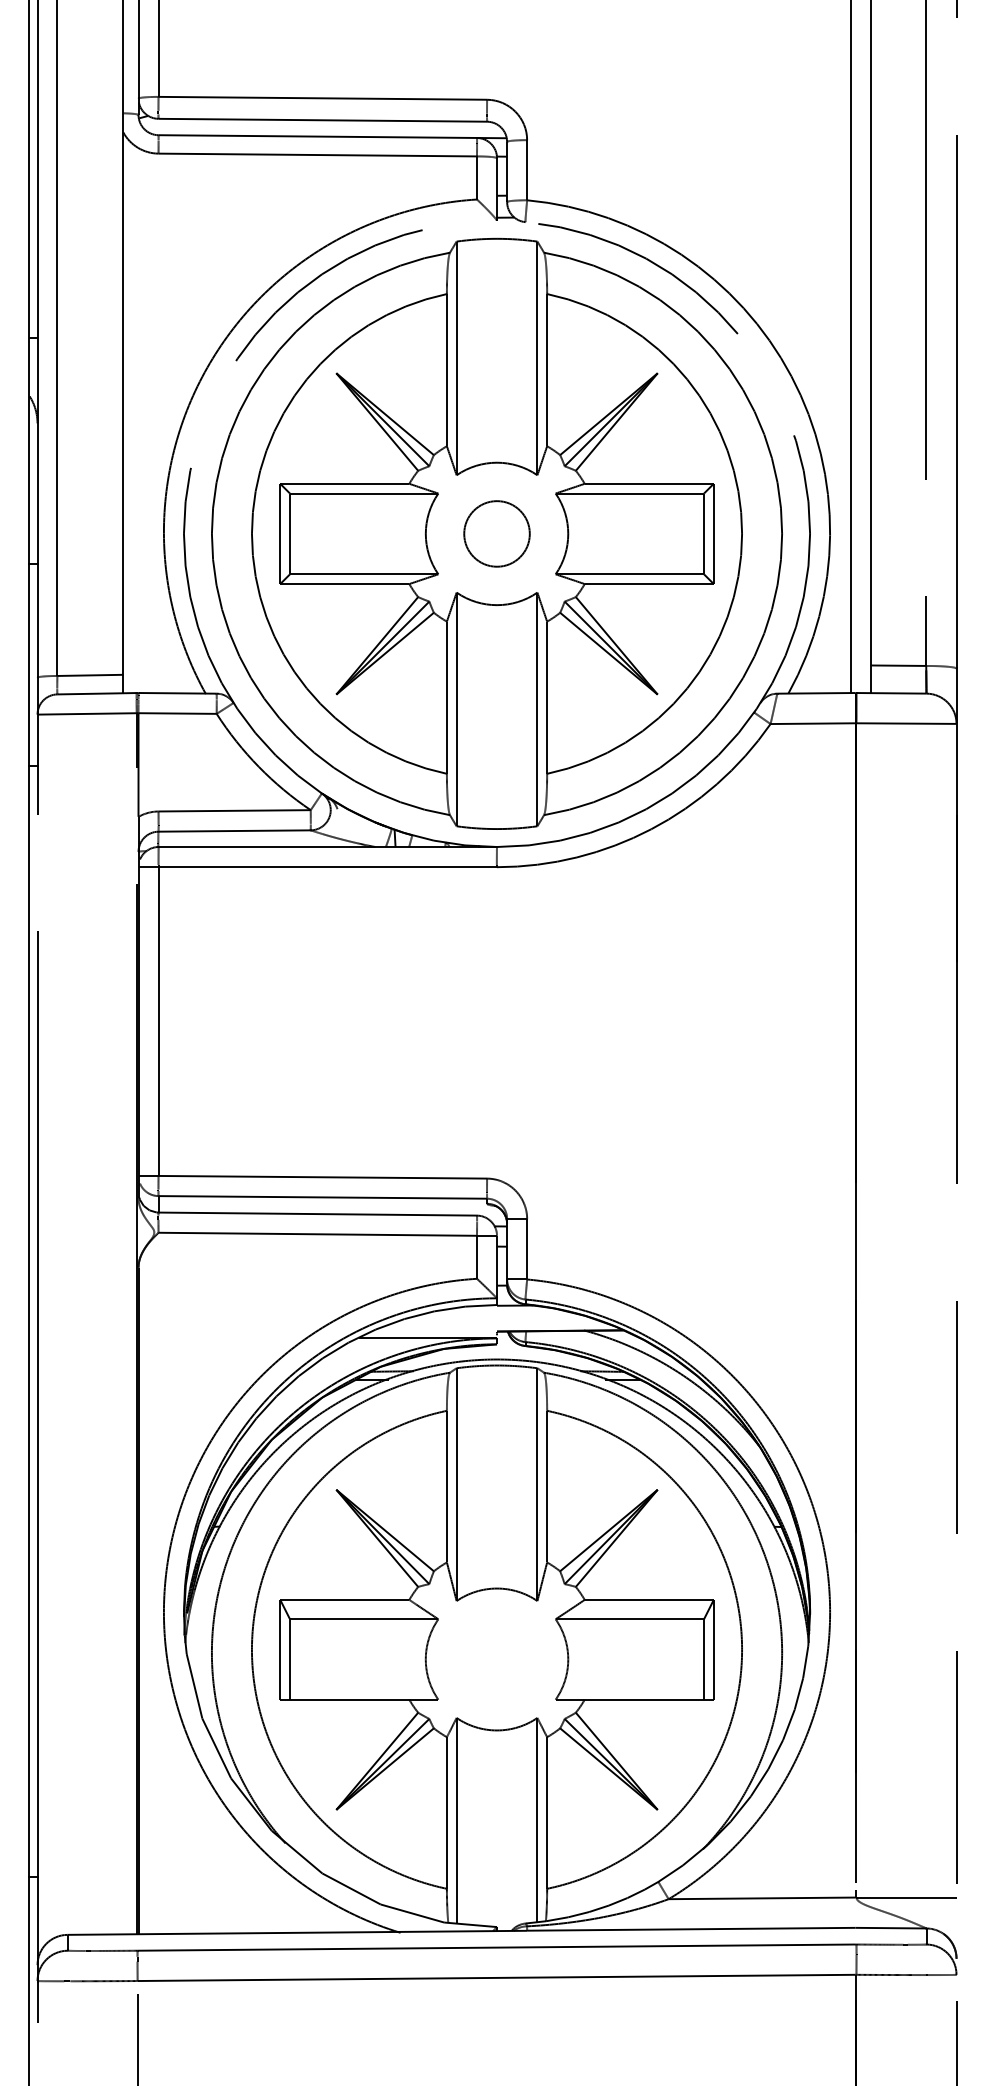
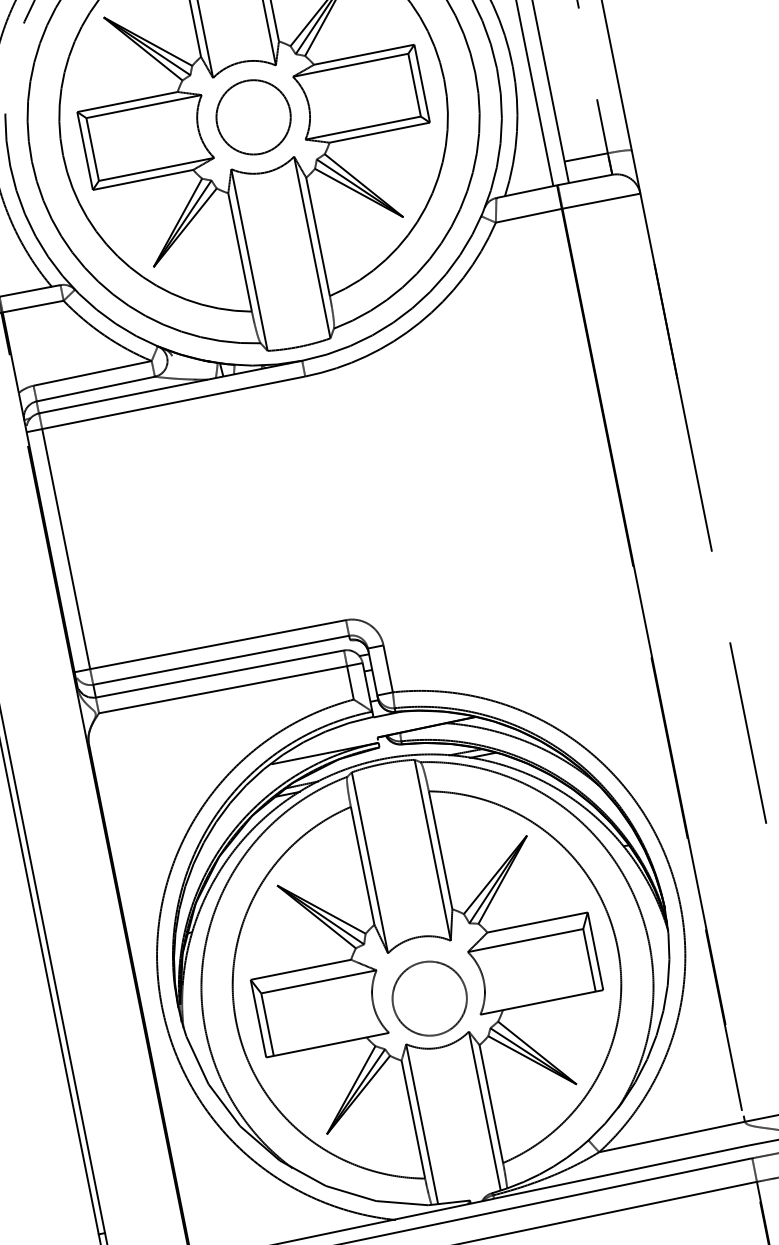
circle: (496, 533) -> (253, 117), size x1.43
part: (496, 1666) -> (429, 998), added

